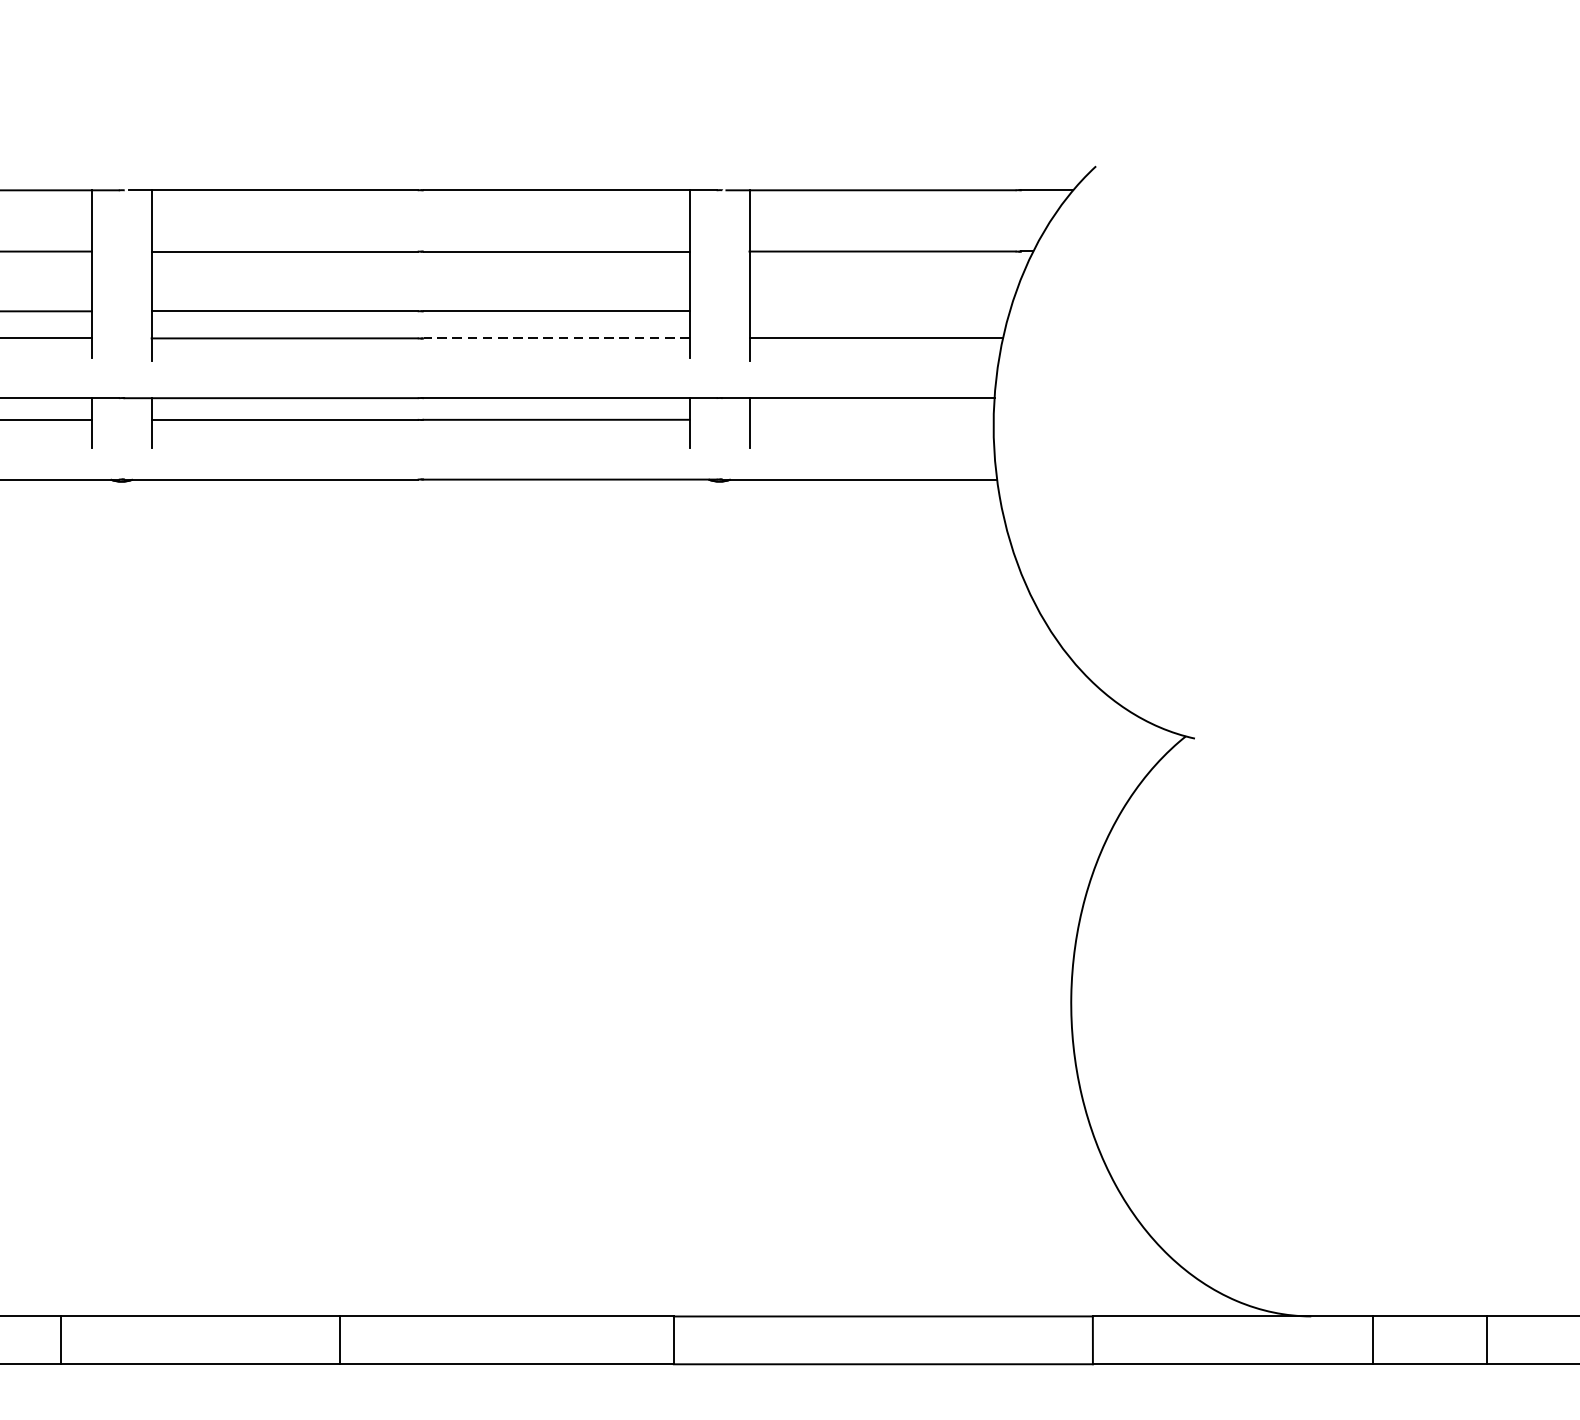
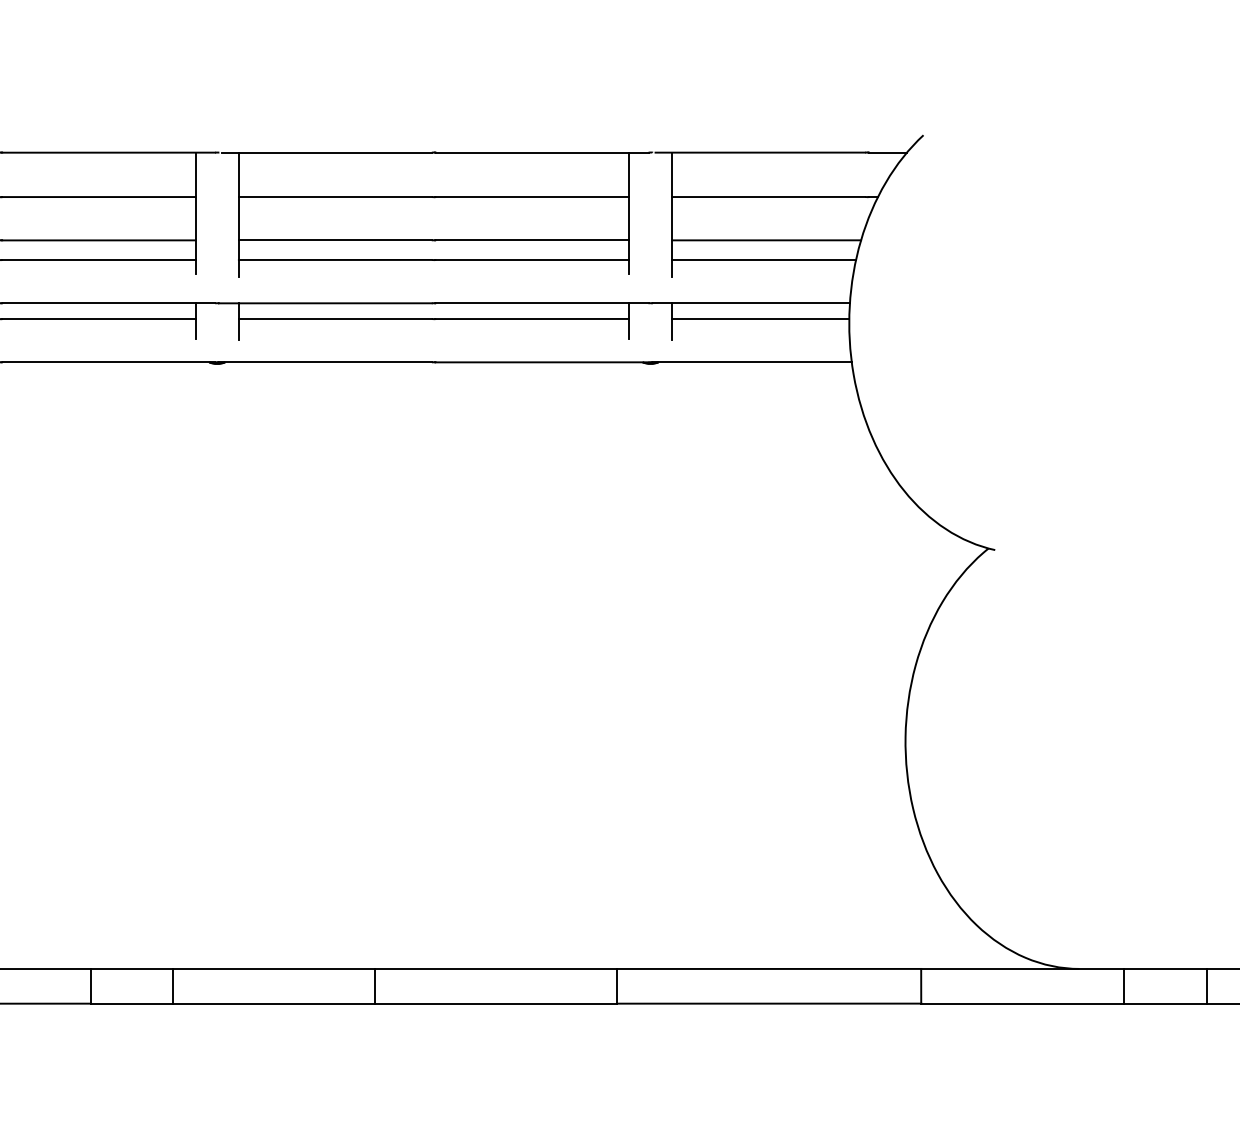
line: (879, 311) -> (766, 240), added
line: (556, 337) -> (532, 259), dashed -> solid
line: (871, 419) -> (760, 318), added

